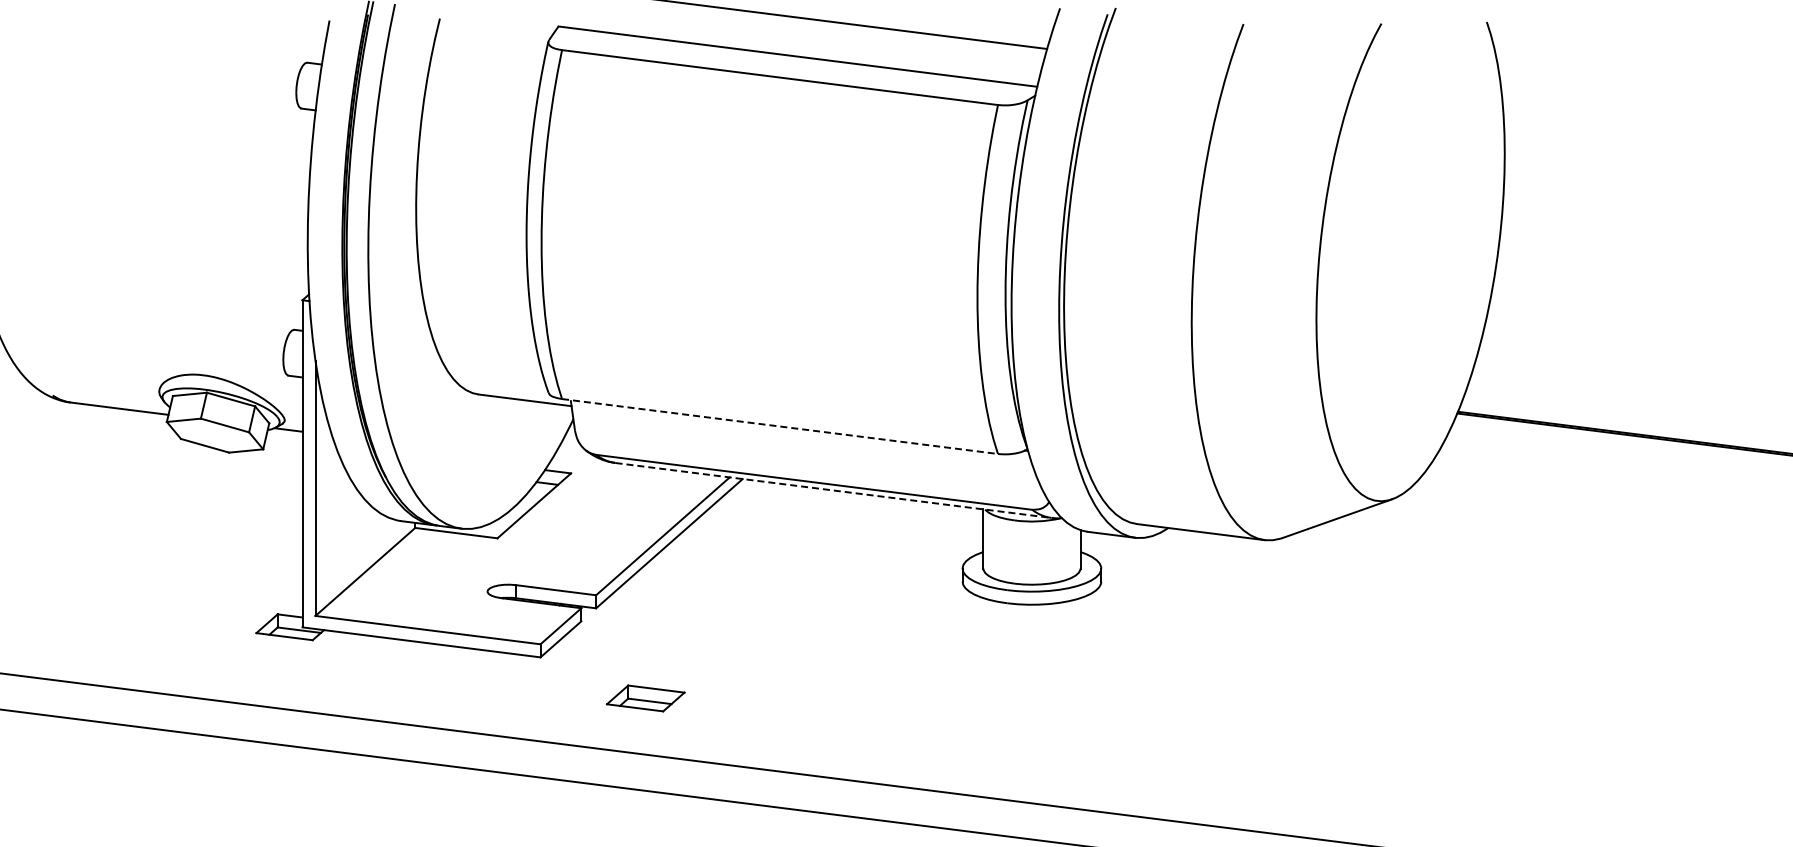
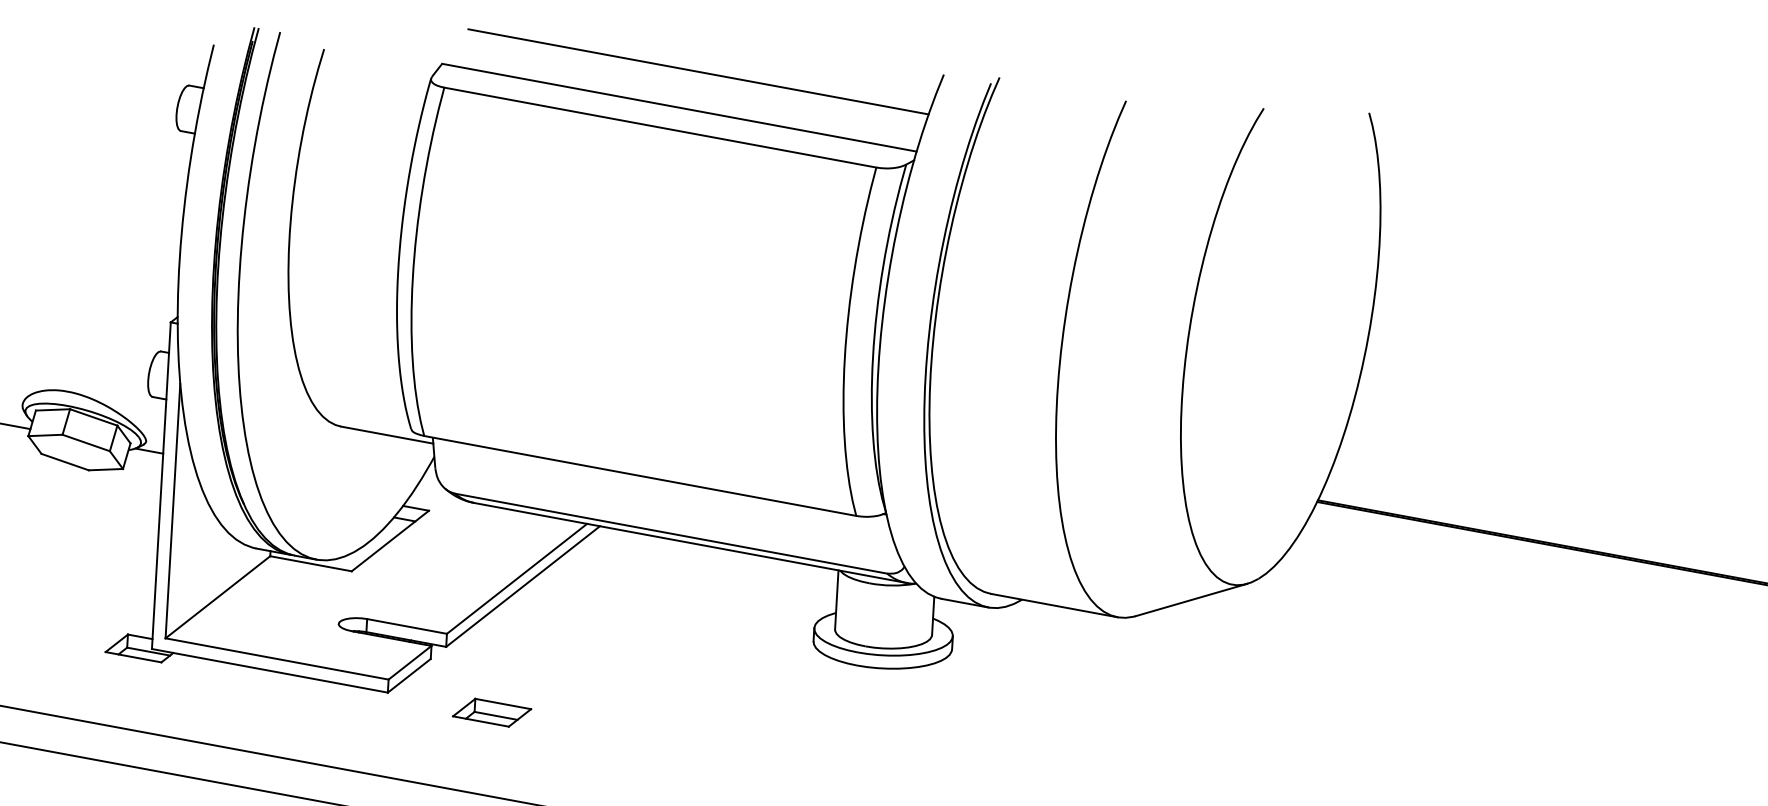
line: (780, 426) -> (640, 475), dashed -> solid
line: (833, 490) -> (689, 542), dashed -> solid
part: (645, 698) -> (491, 712), moved

